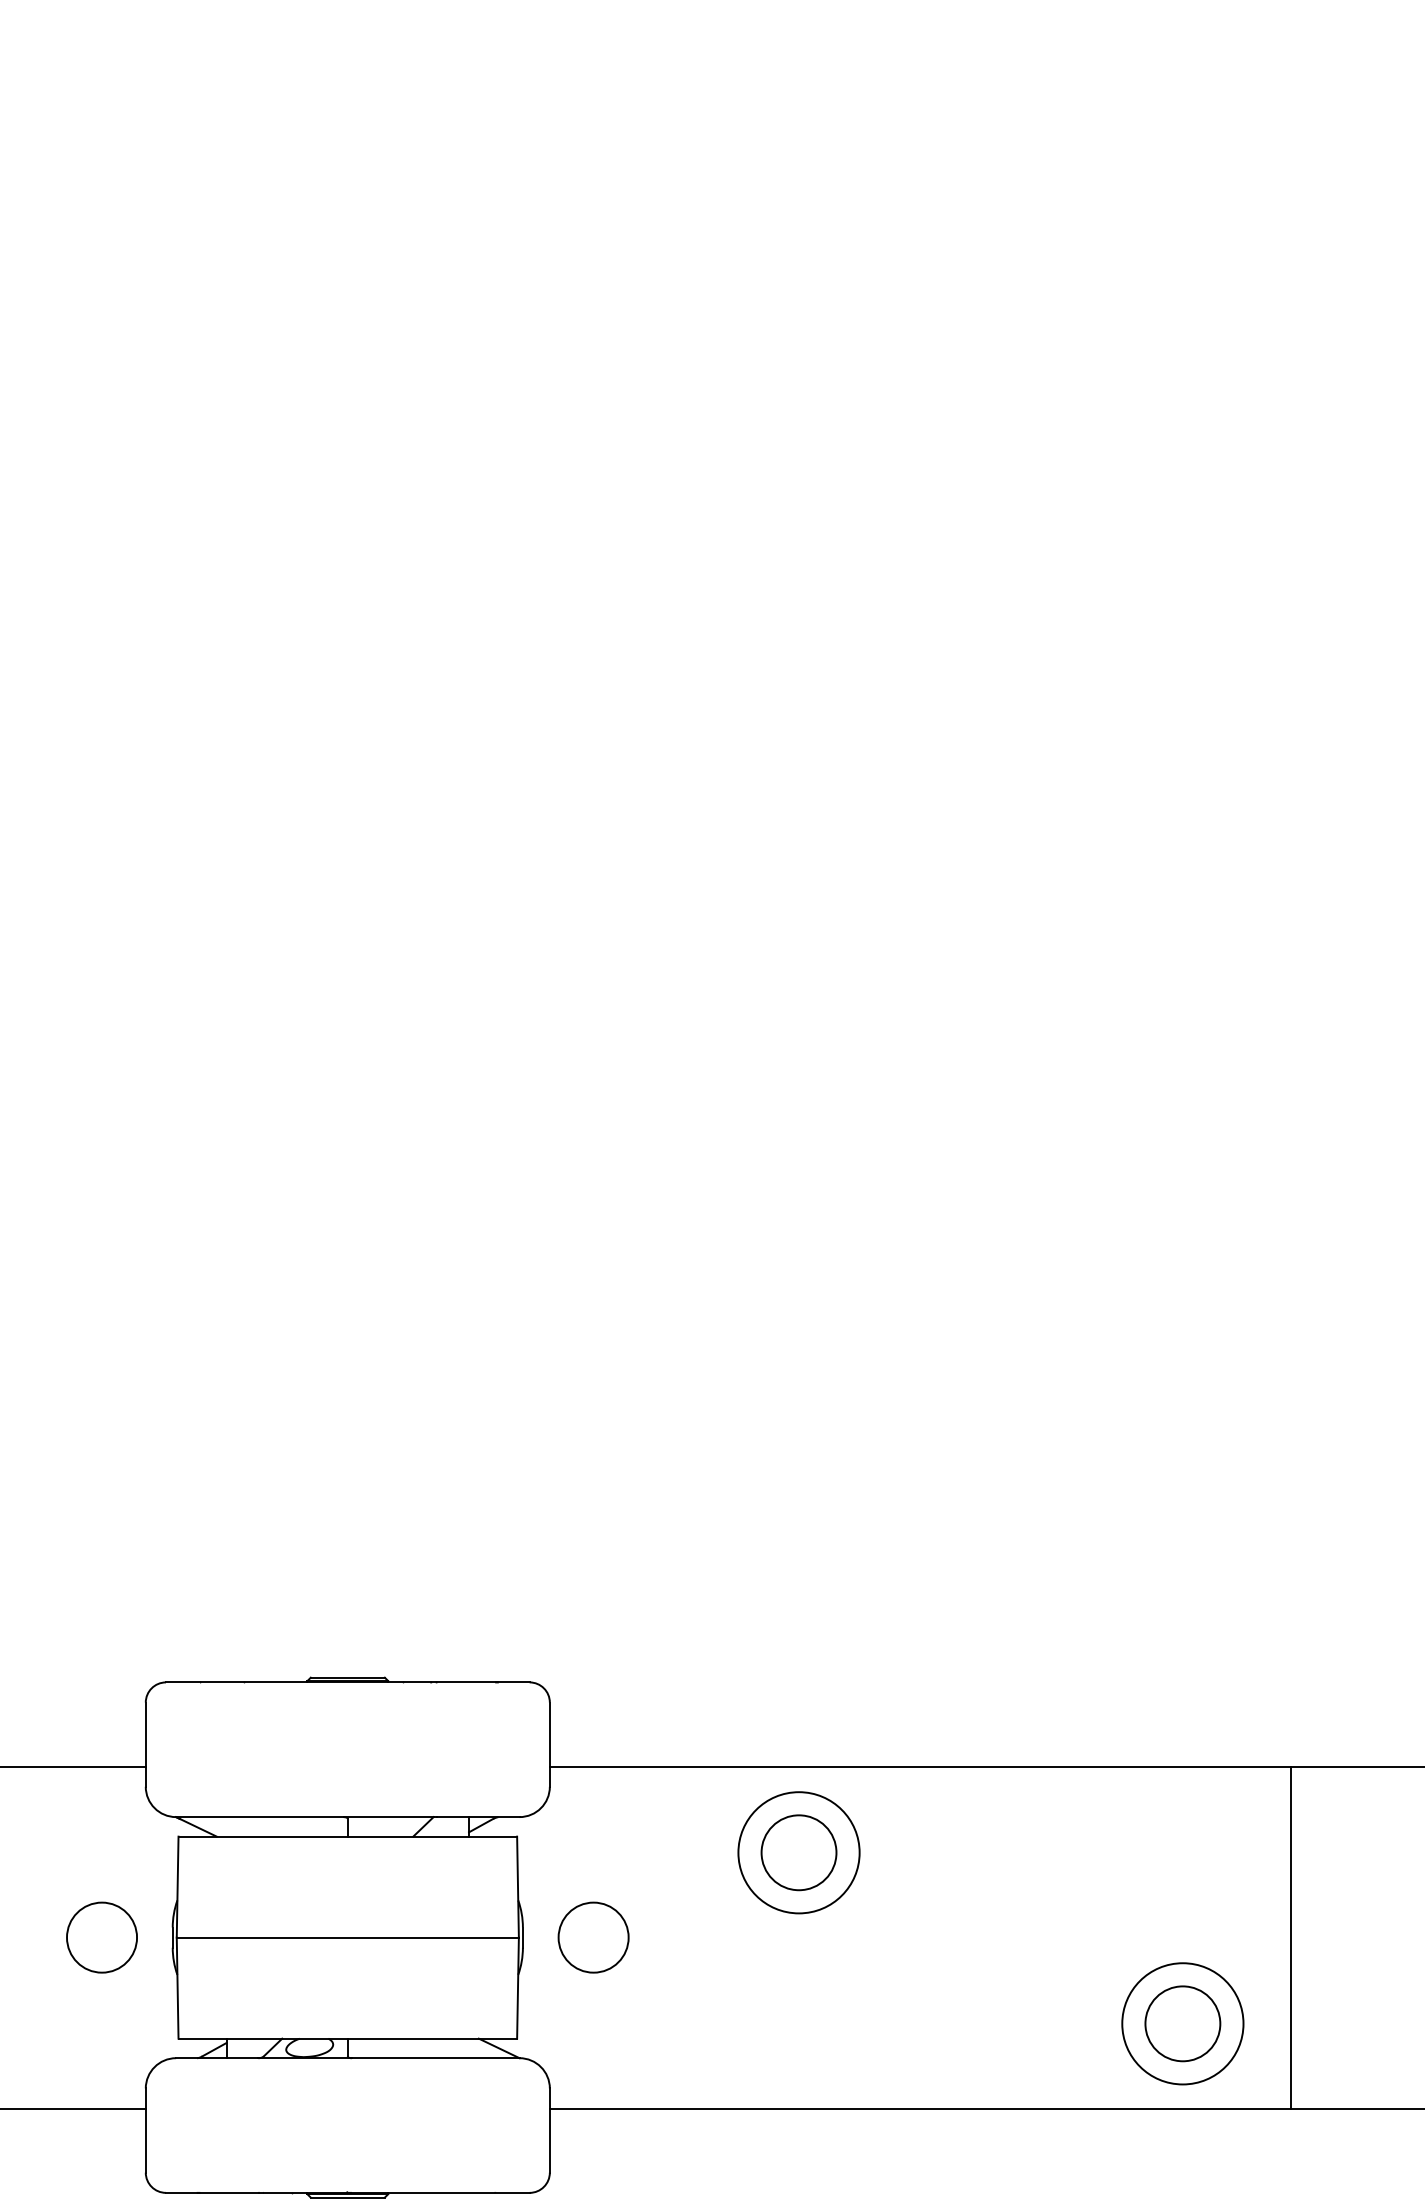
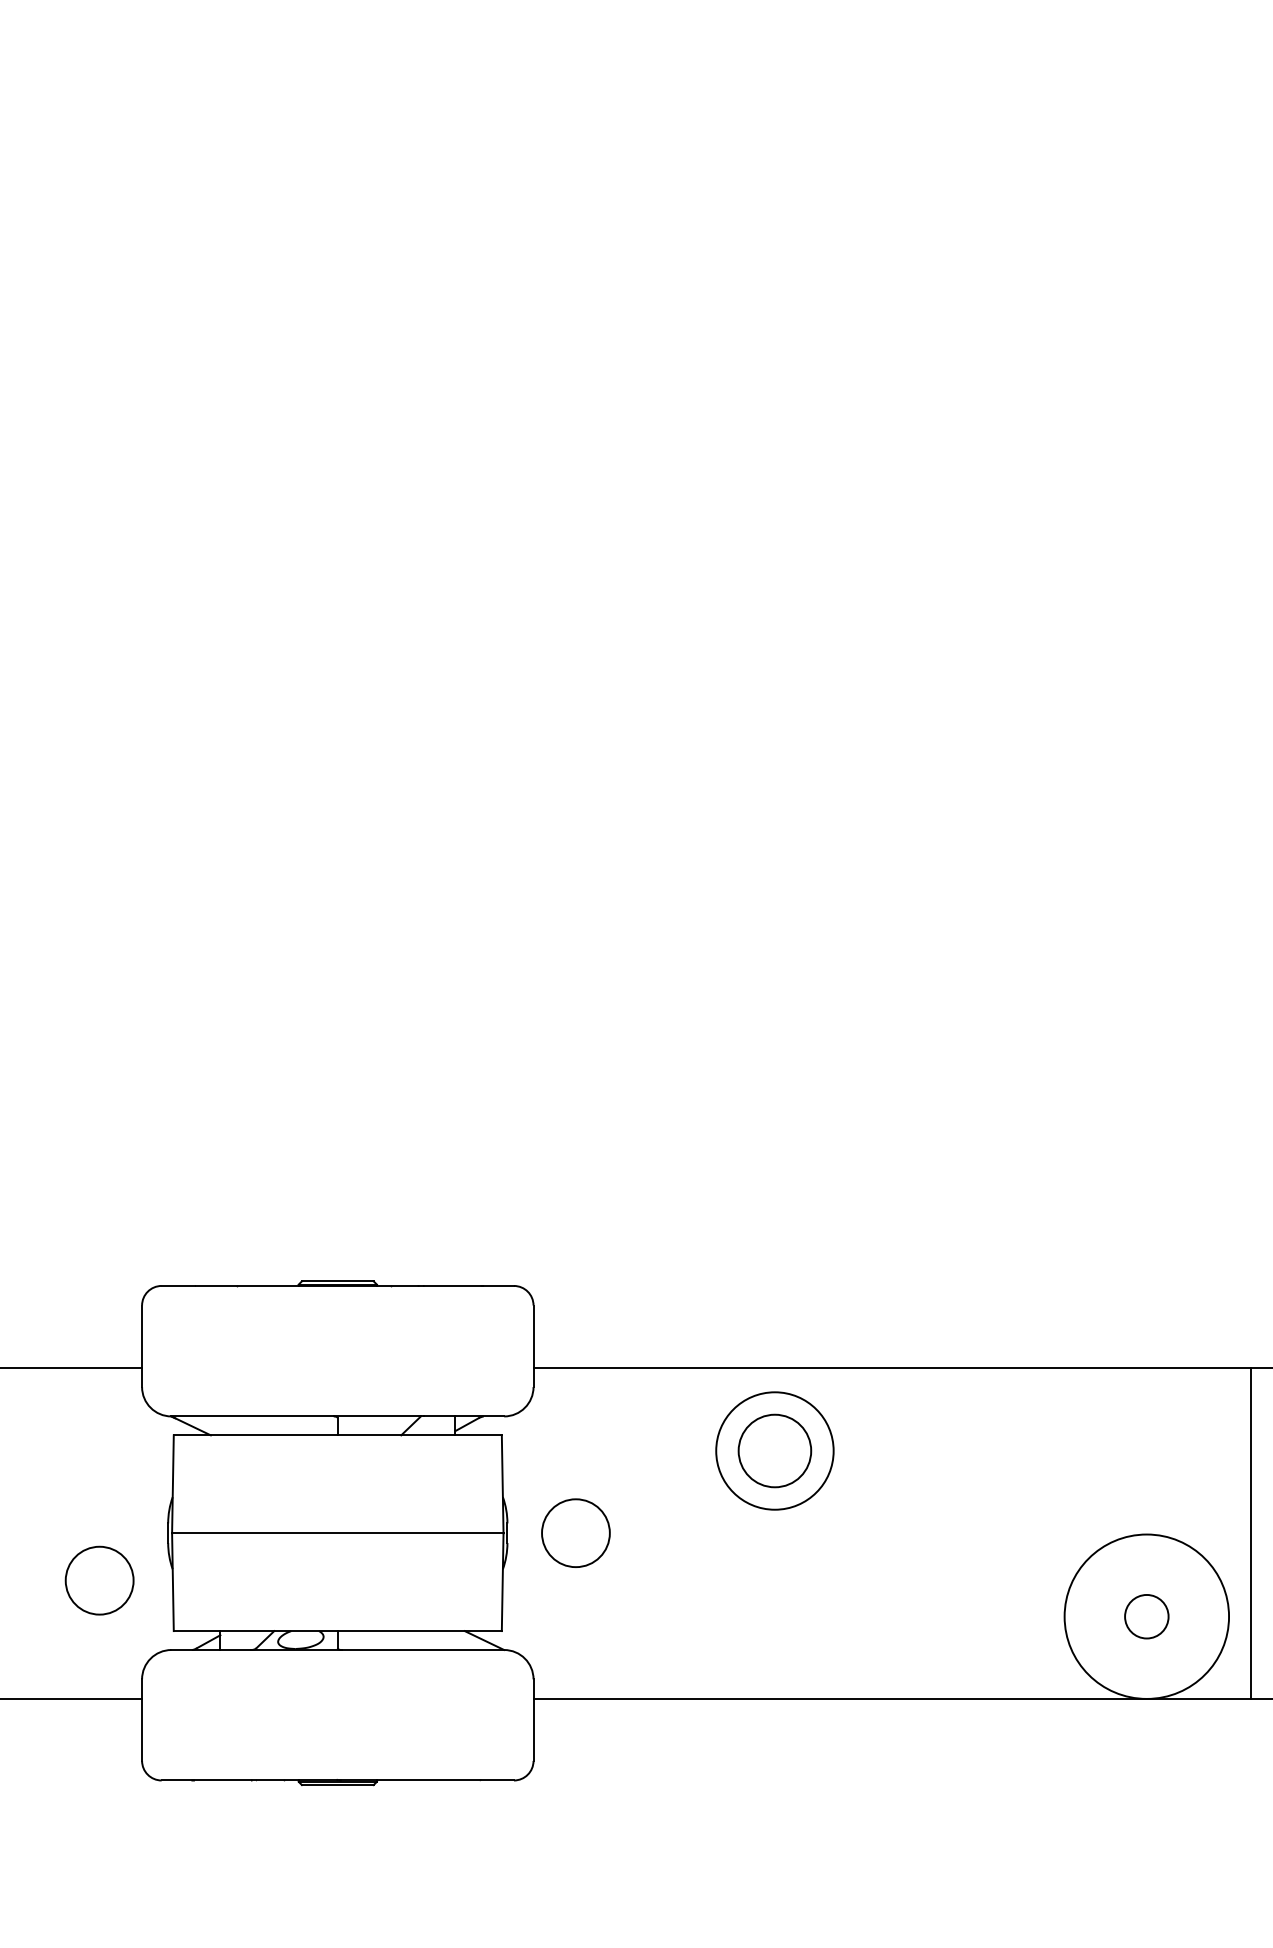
circle: (101, 1937) -> (99, 1580), moved
circle: (1182, 2023) -> (1146, 1616), size x0.6
circle: (1182, 2023) -> (1146, 1616), size x1.4

